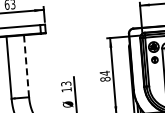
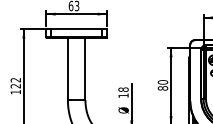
line: (26, 65) -> (85, 68), dashed -> solid
text: (104, 73) -> (162, 82), 84 -> 80
text: (66, 83) -> (123, 89), 13 -> 18

